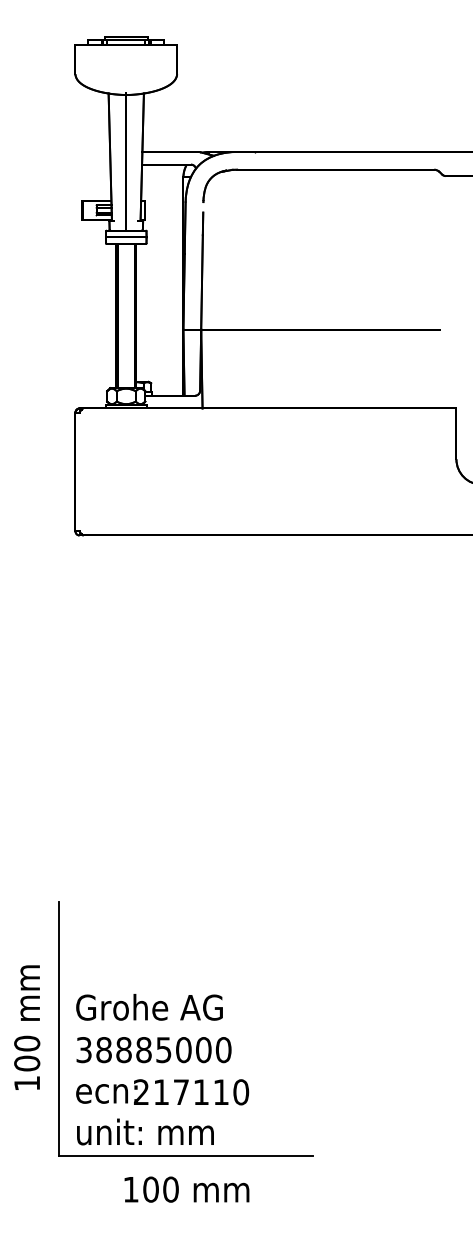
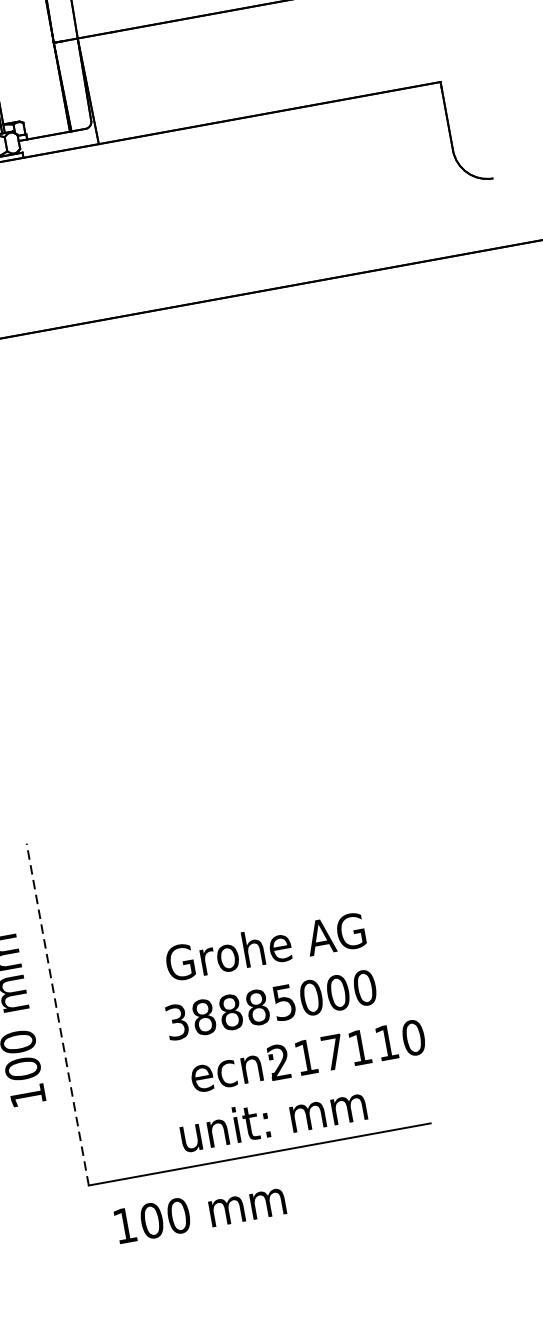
text: (149, 1007) -> (265, 946), moved
line: (59, 1029) -> (58, 1015), solid -> dashed
text: (153, 1050) -> (270, 1005), moved
text: (162, 1092) -> (307, 1057), moved
text: (145, 1131) -> (272, 1117), moved
text: (186, 1189) -> (199, 1211), moved

